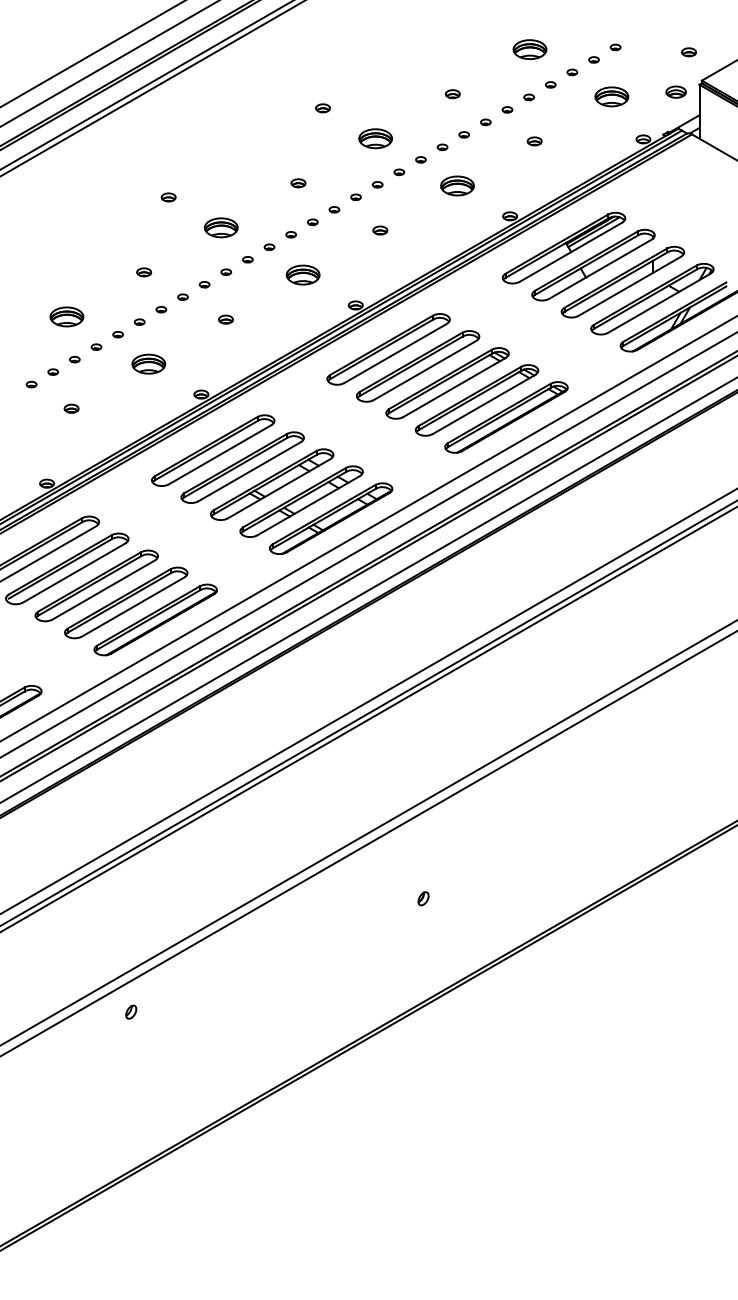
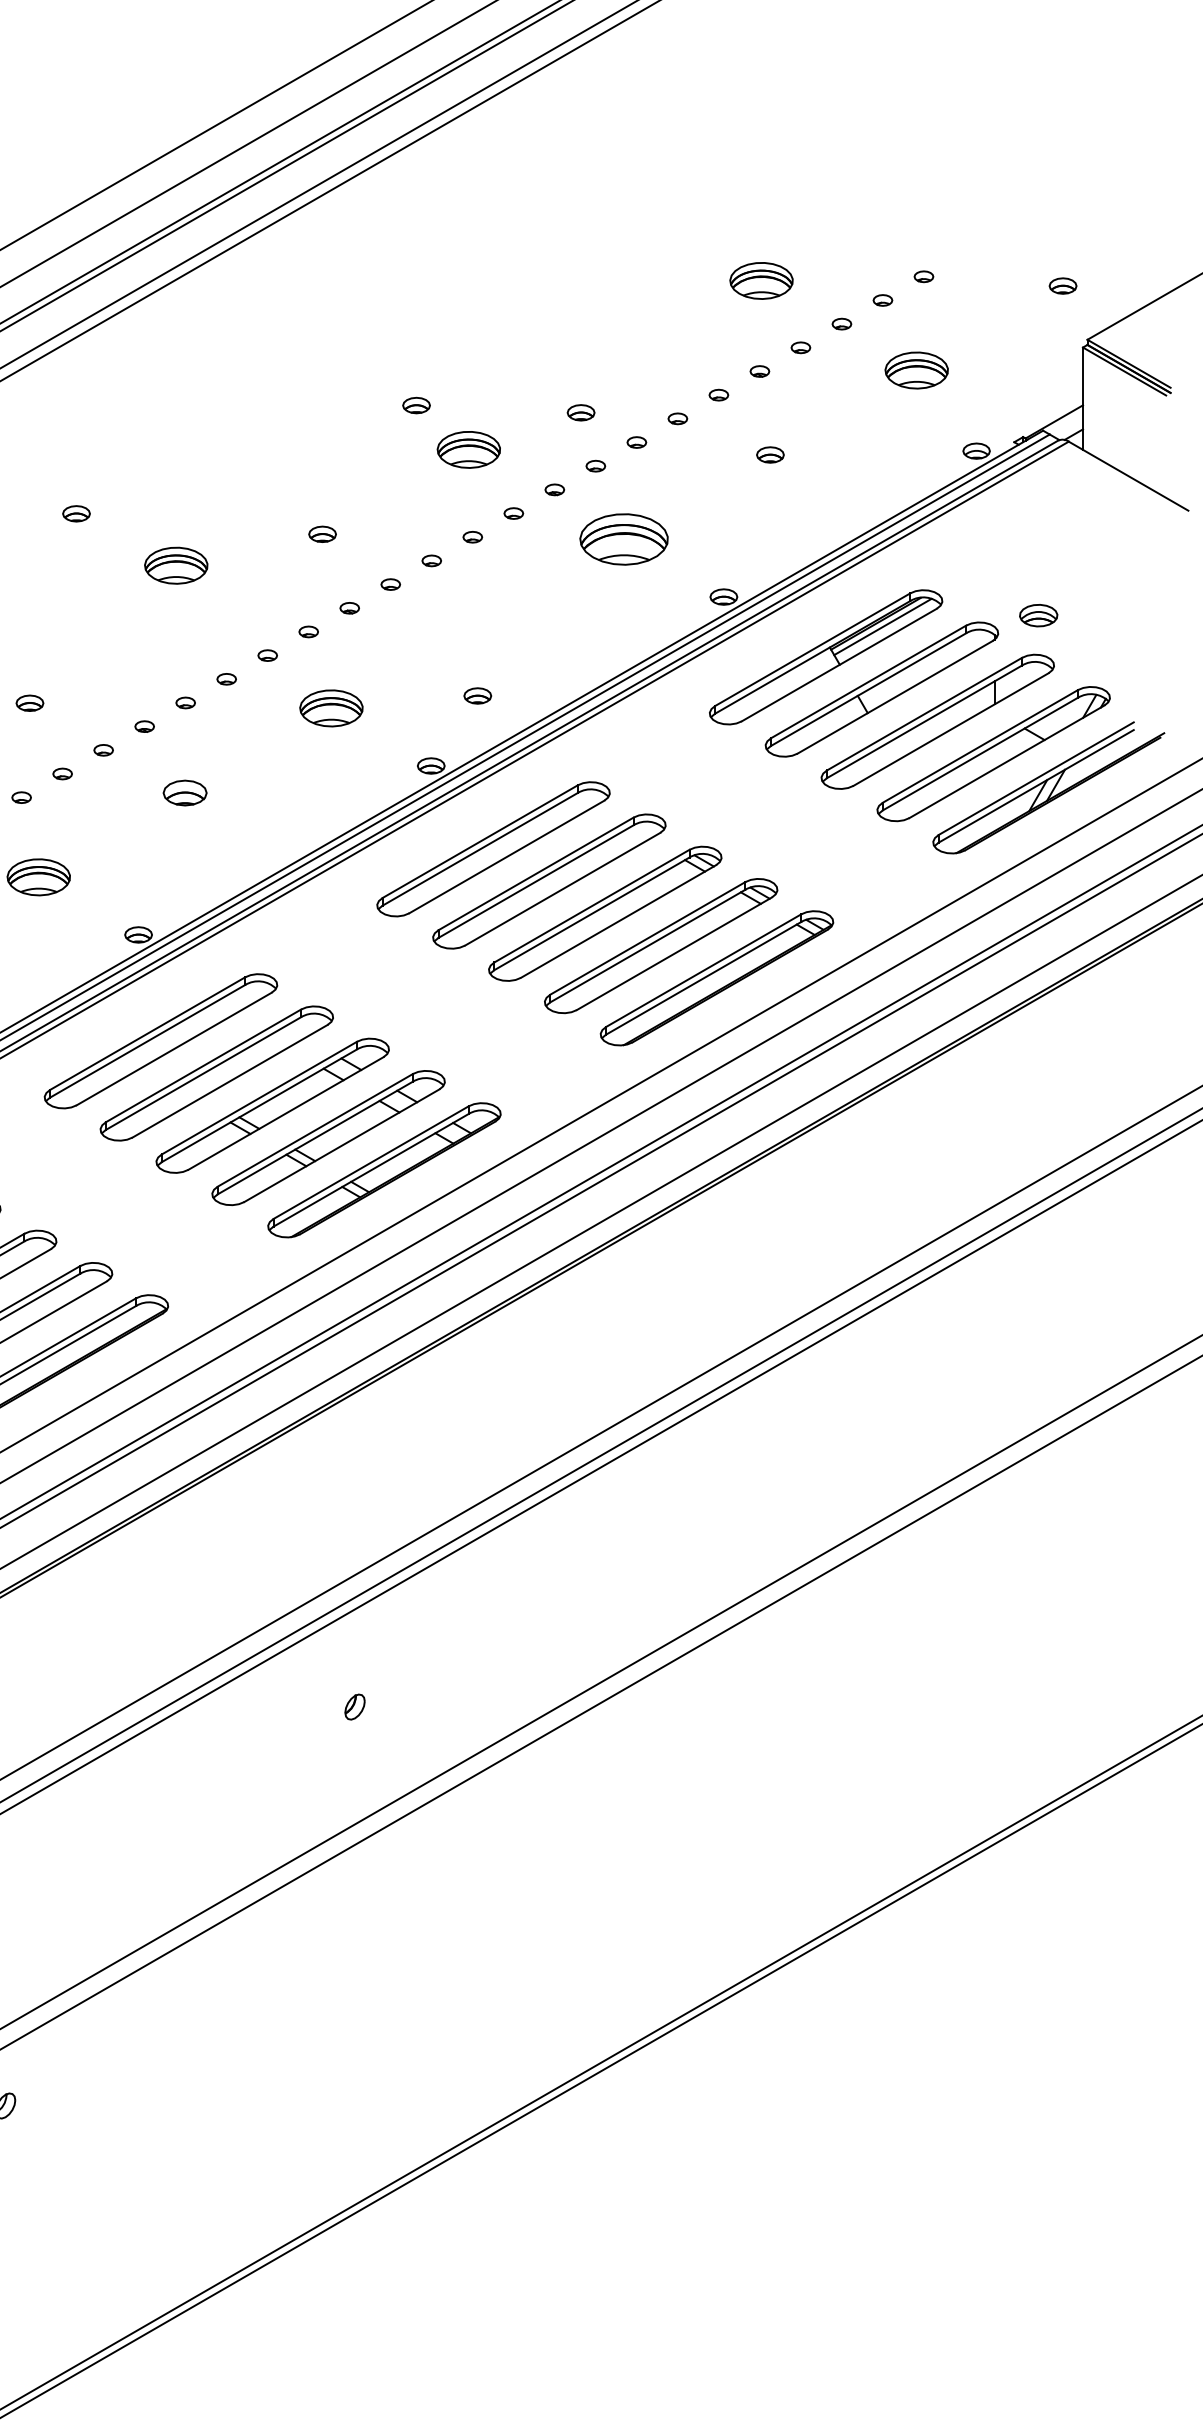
part: (675, 91) -> (1037, 614), moved
part: (452, 94) -> (580, 413), moved
part: (322, 108) -> (415, 405), moved
part: (457, 185) -> (624, 538), size x1.4
part: (168, 197) -> (76, 513), moved
part: (220, 227) -> (174, 565), moved
part: (380, 230) -> (478, 695), moved
part: (225, 319) -> (184, 792), size x1.6
part: (423, 898) -> (354, 1706), moved

